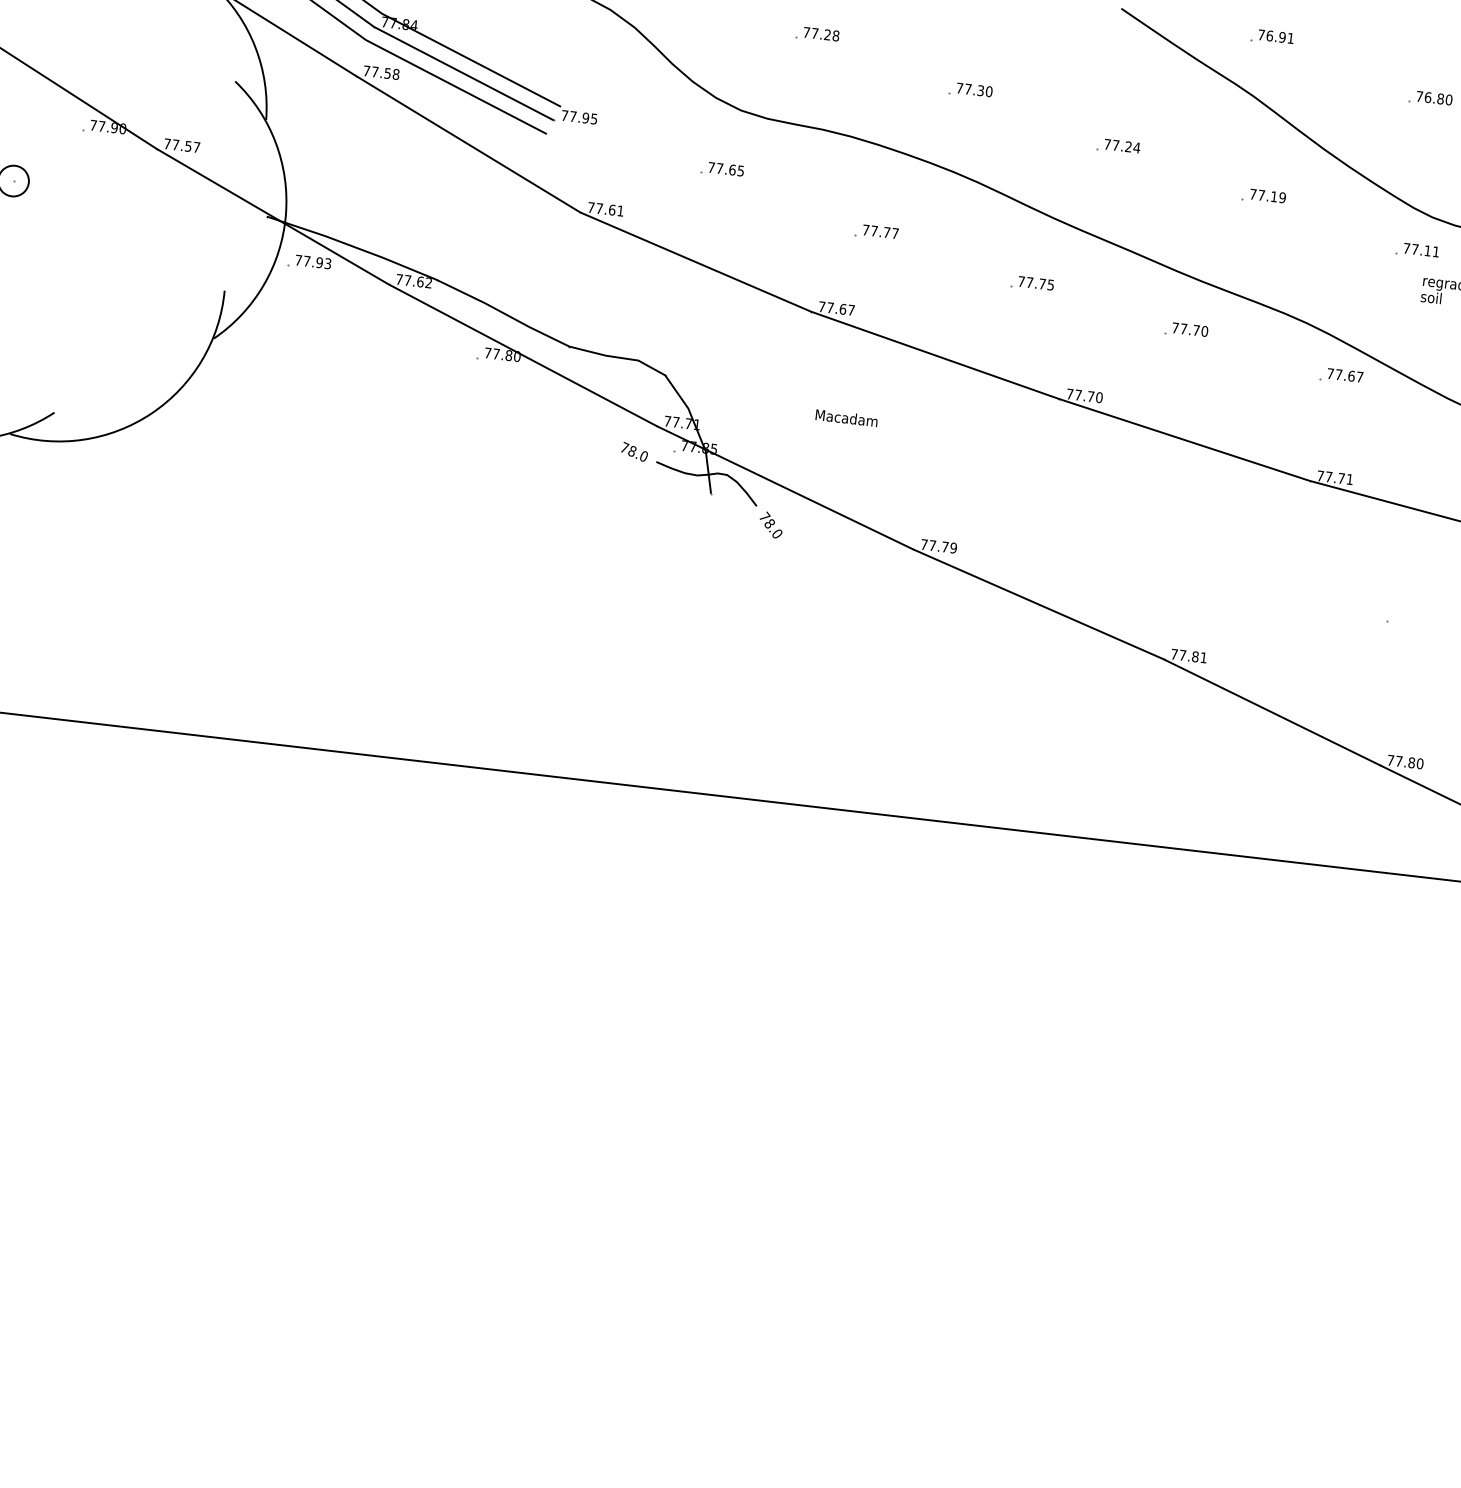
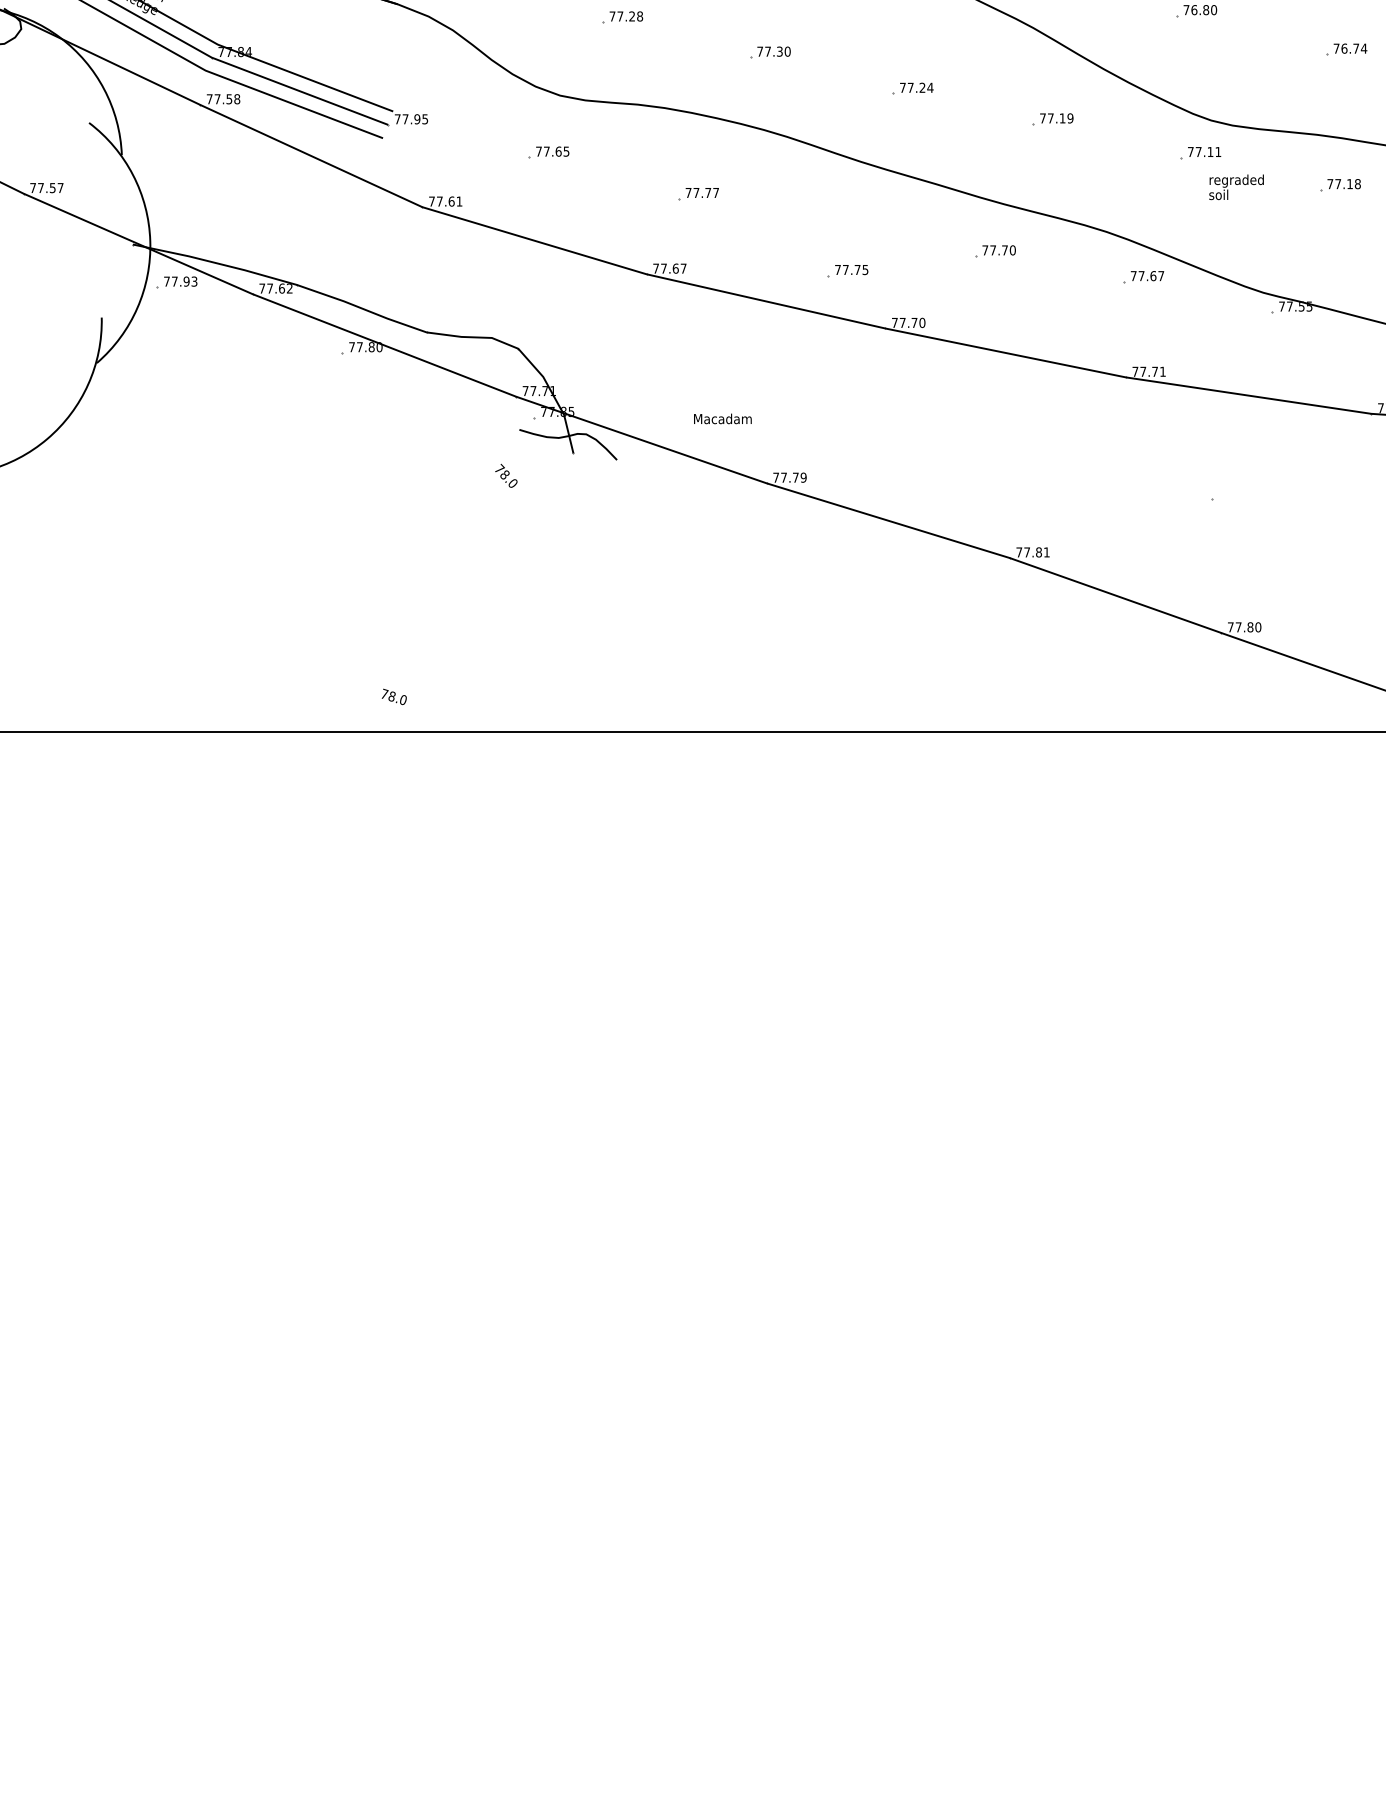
part: (1031, 284) -> (847, 271), moved
text: (846, 417) -> (722, 418), moved
text: (633, 451) -> (393, 696), moved
text: (771, 524) -> (506, 475), moved

